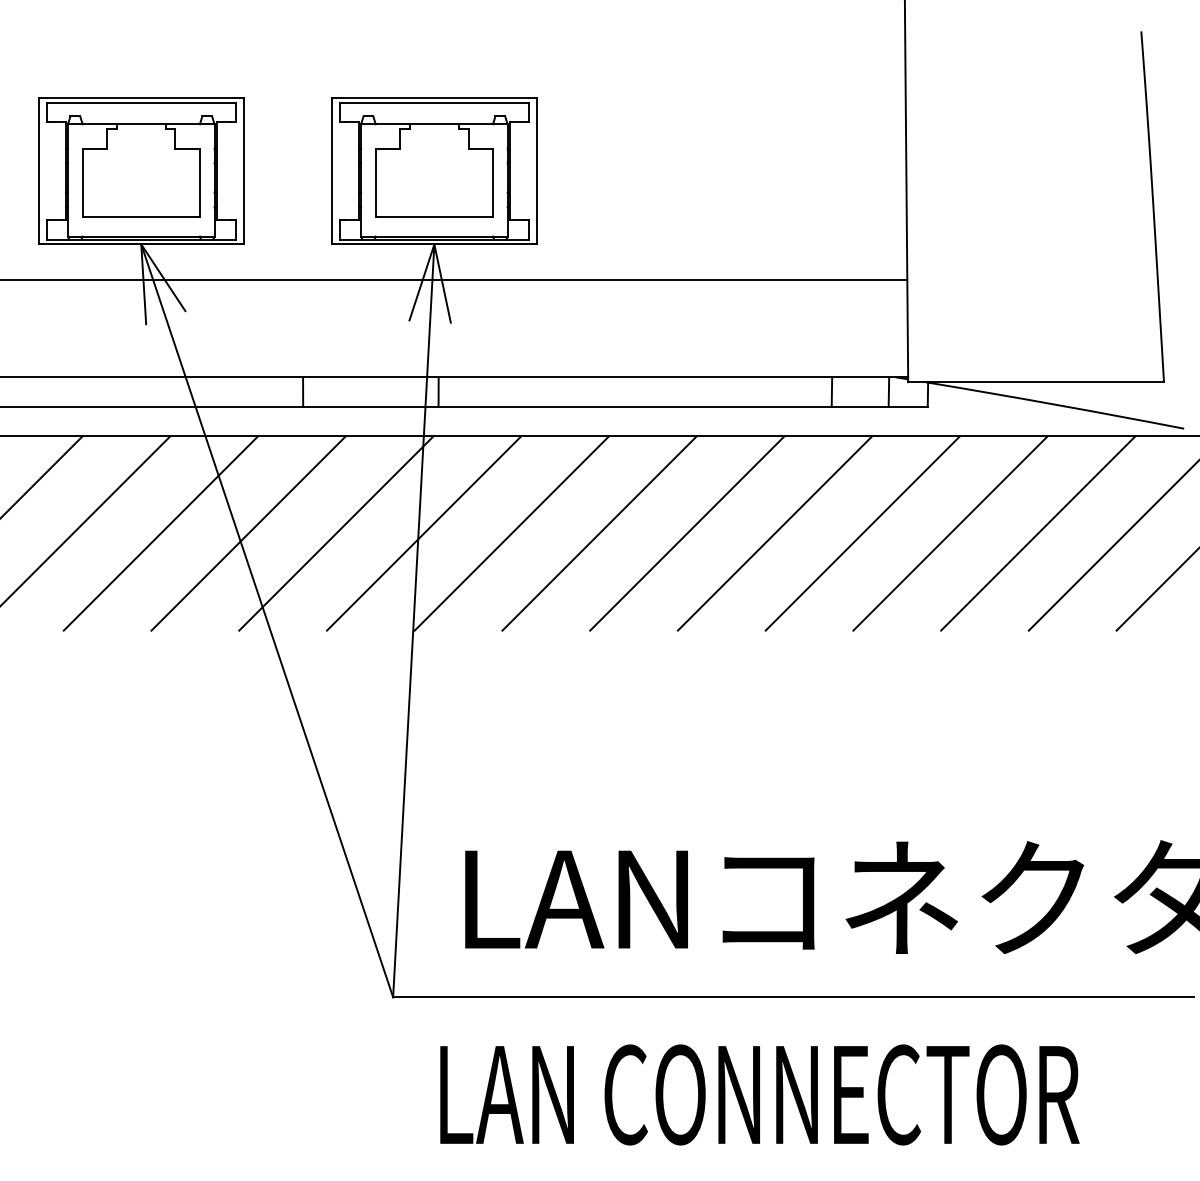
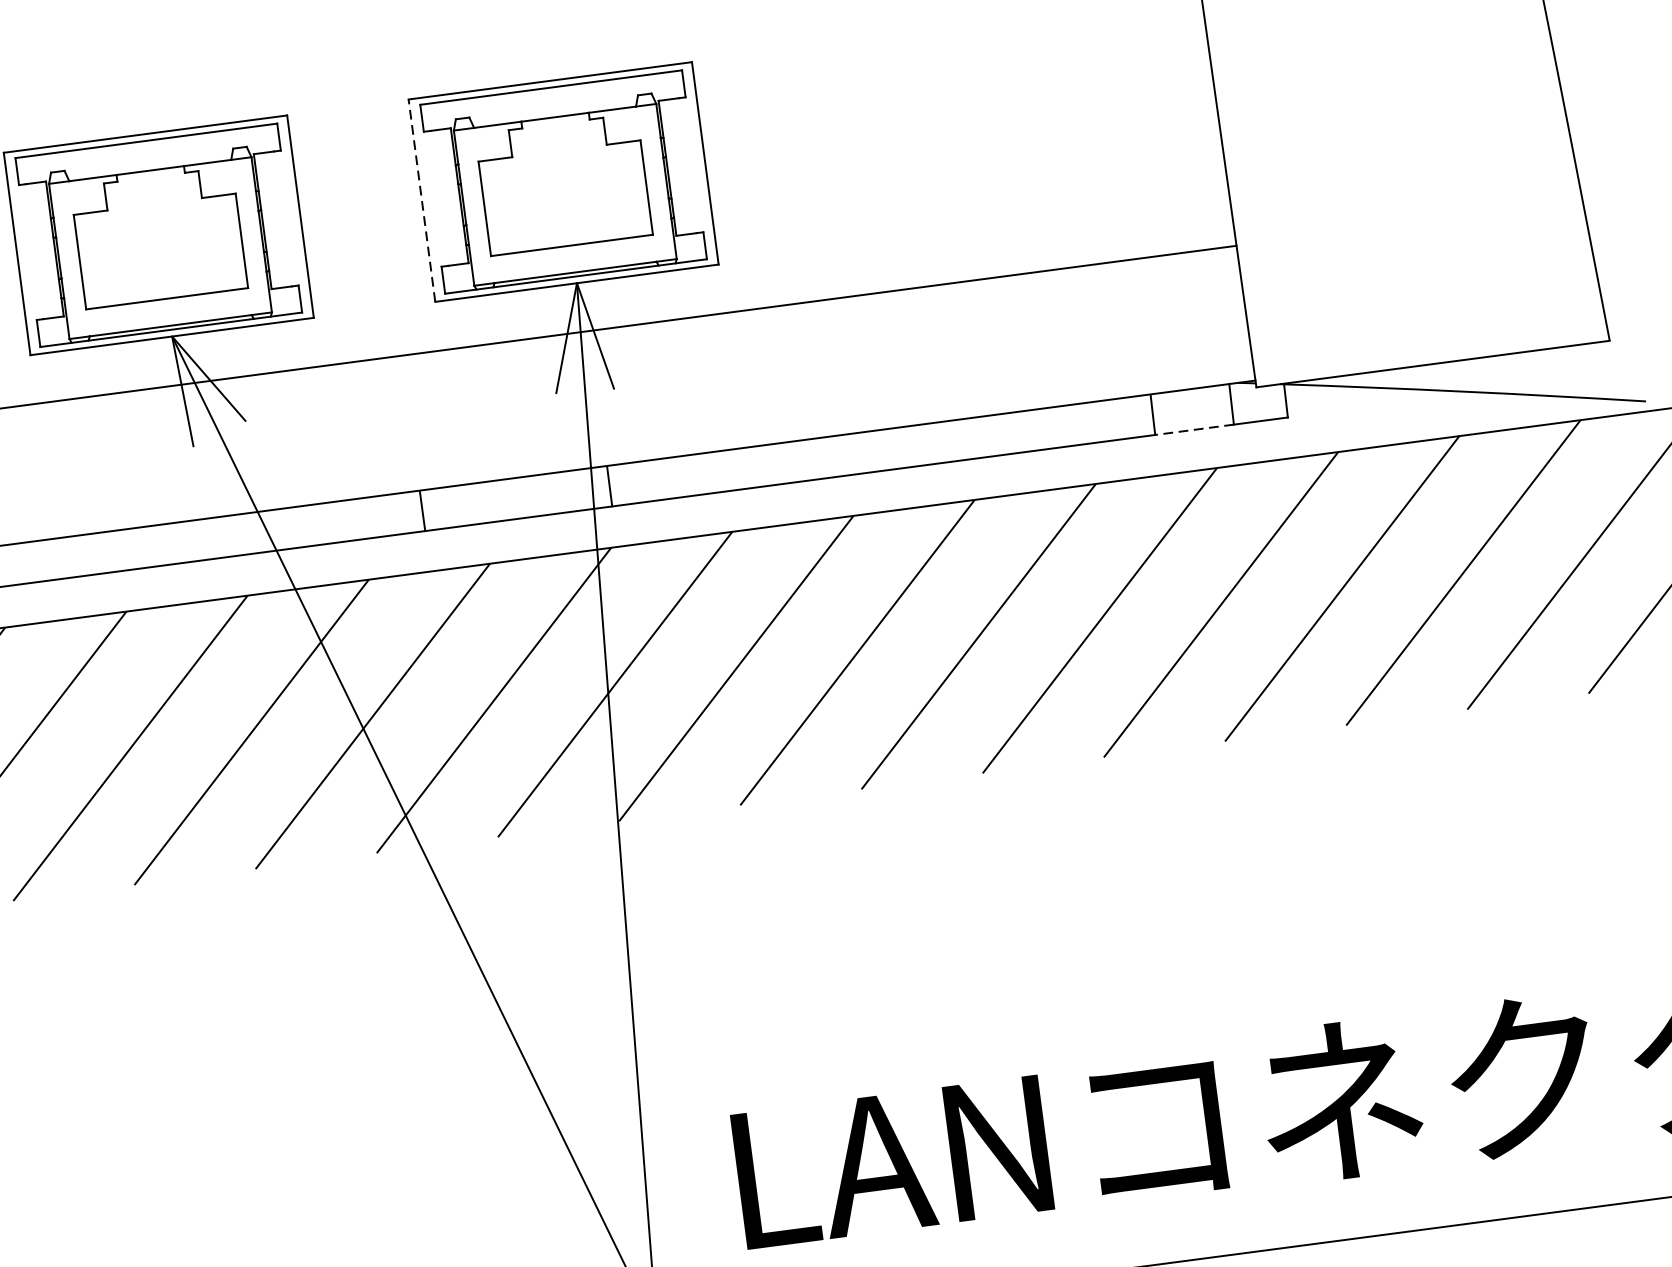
line: (331, 170) -> (421, 199), solid -> dashed
line: (859, 406) -> (1193, 429), solid -> dashed

